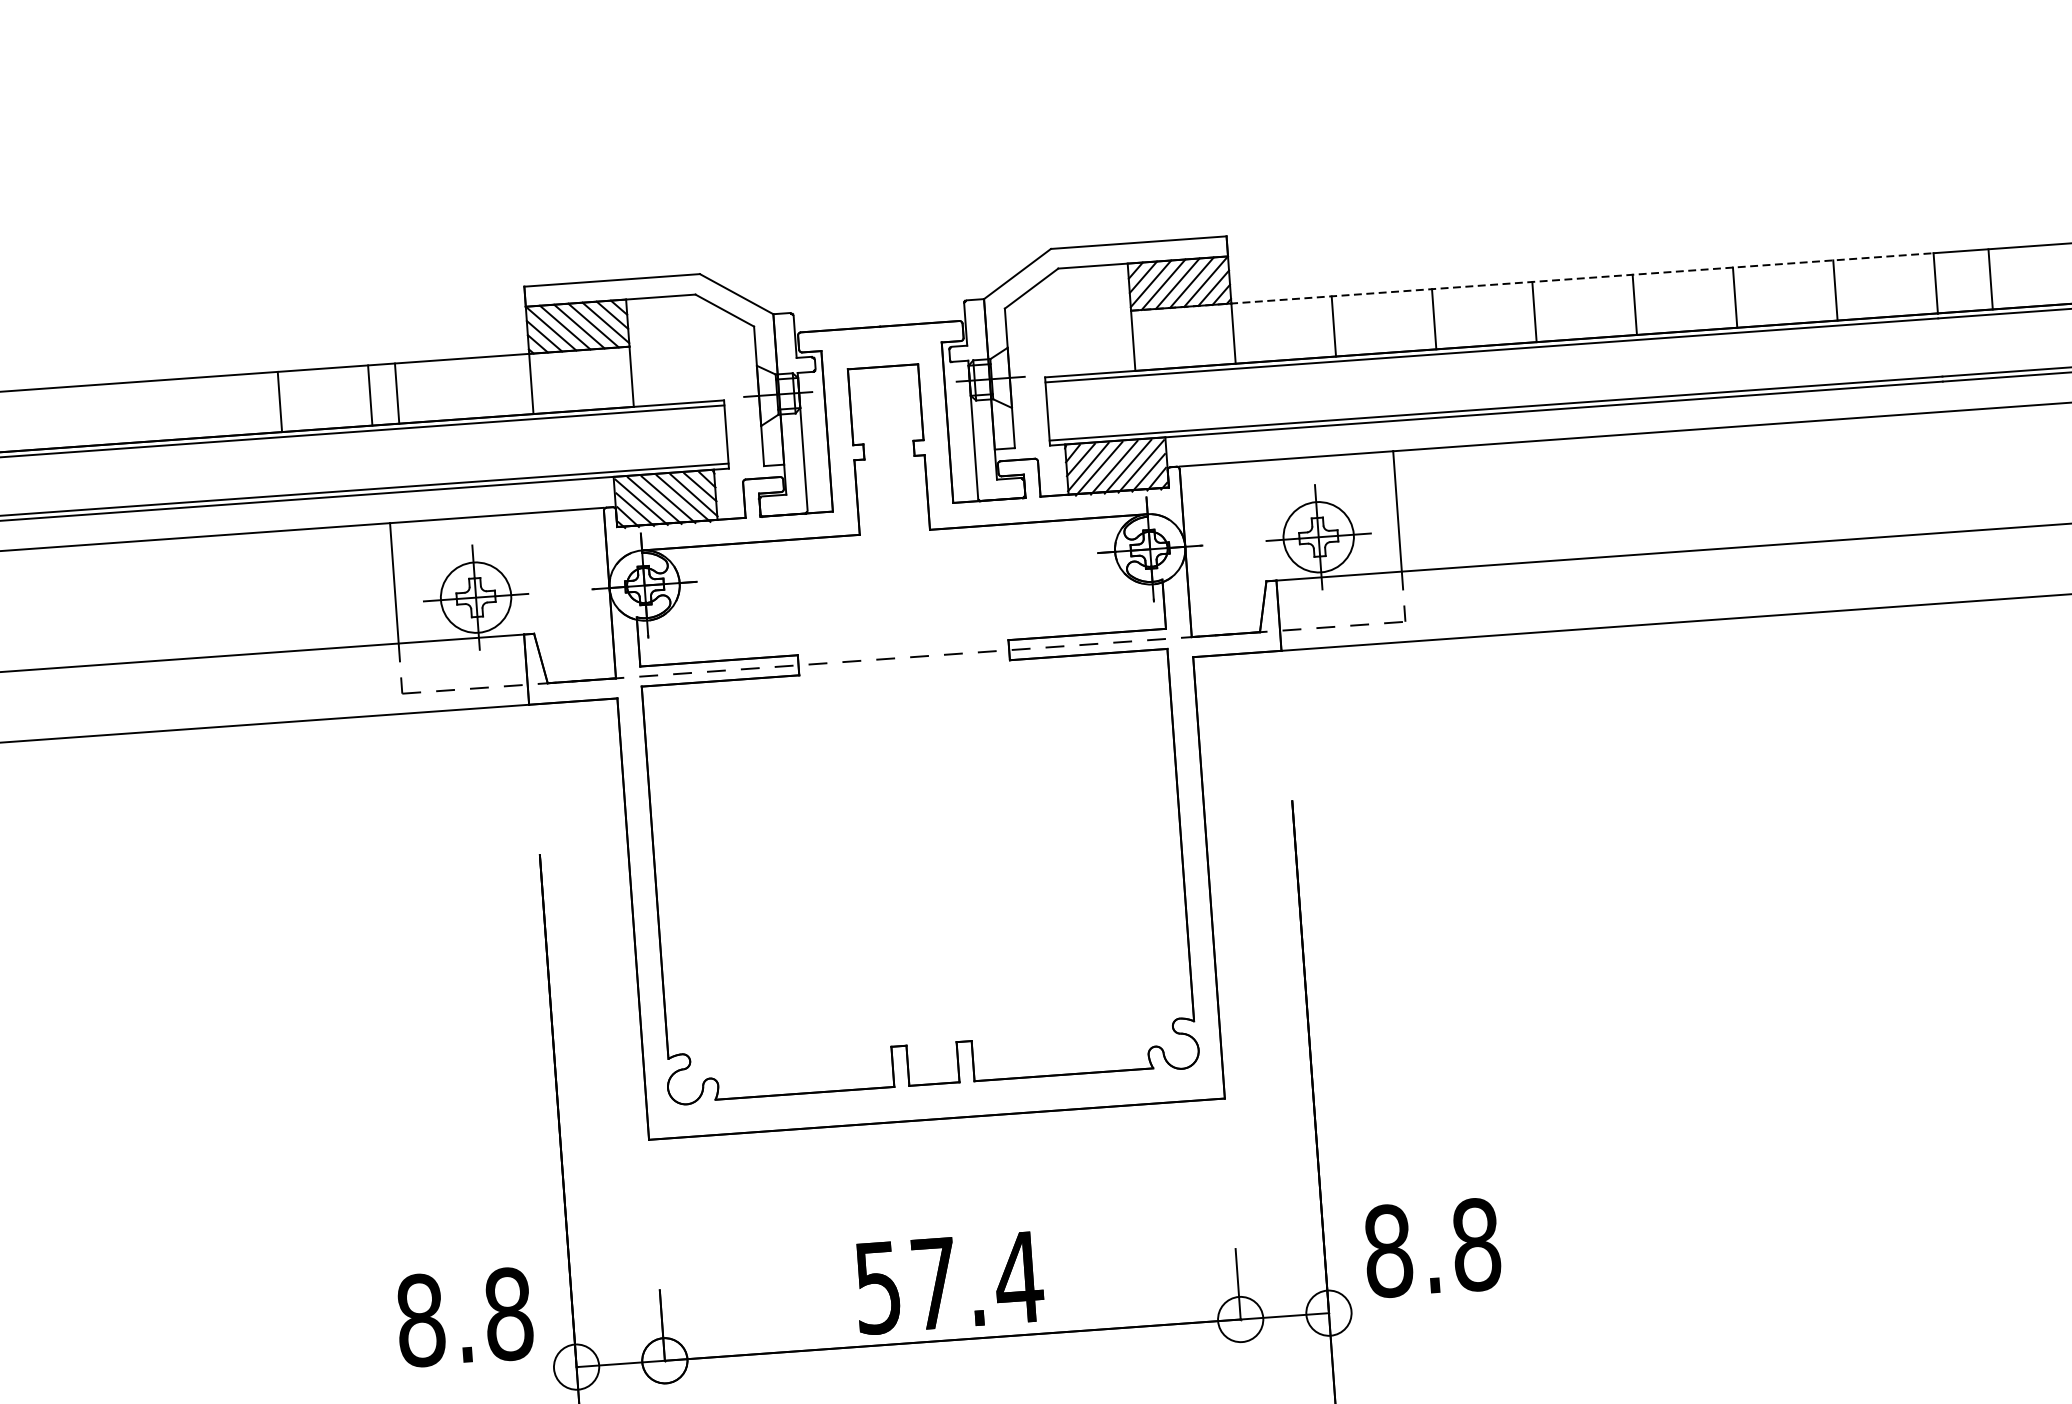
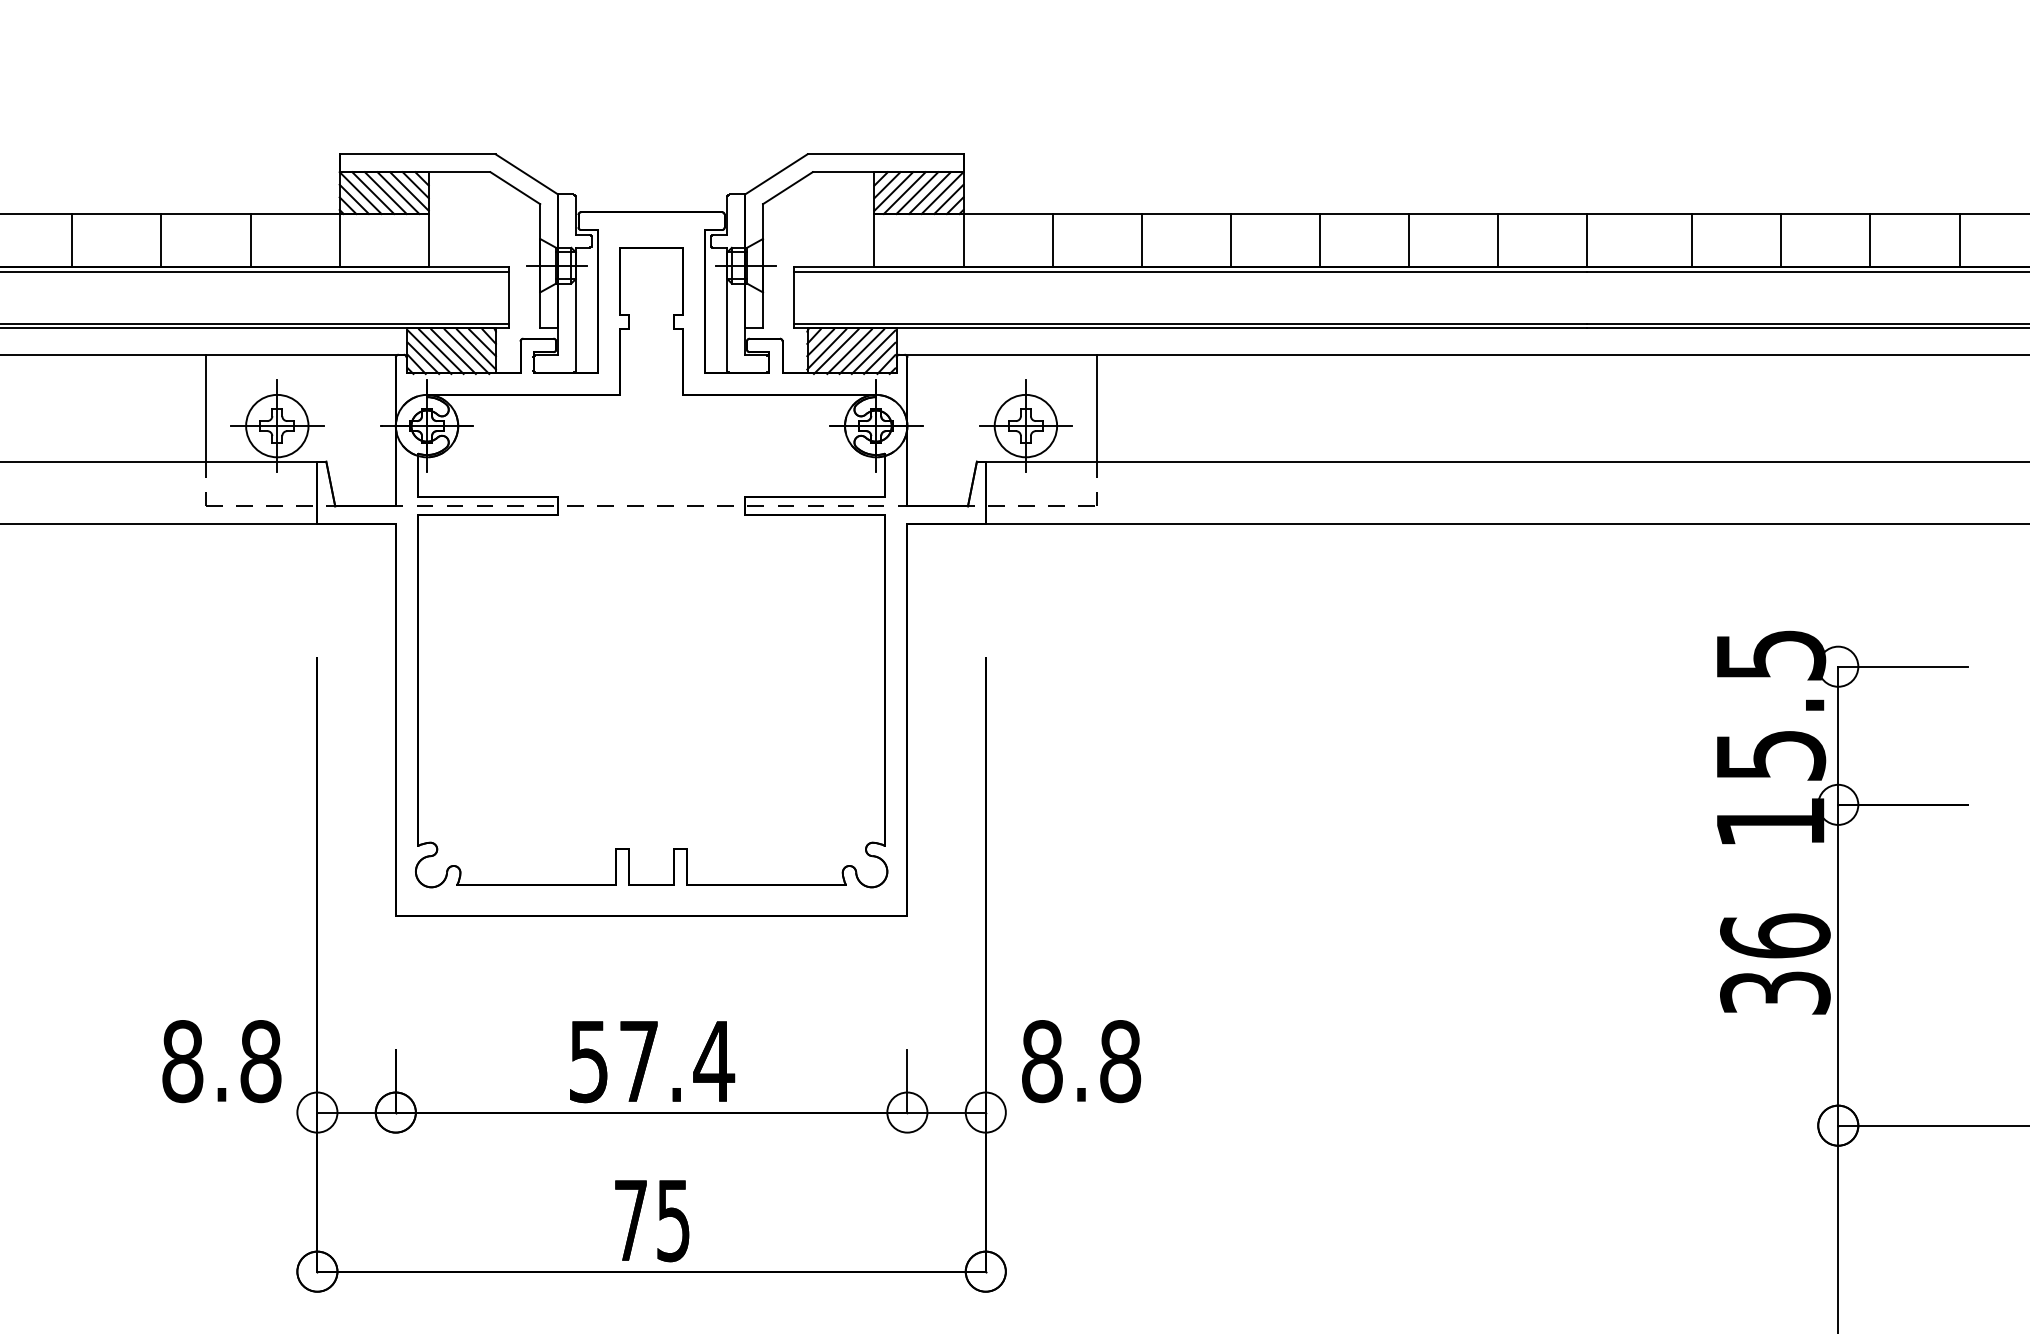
line: (1991, 279) -> (1692, 240), moved
line: (1533, 282) -> (1231, 214), dashed -> solid
line: (397, 393) -> (161, 240), moved
line: (370, 395) -> (250, 240), moved
line: (280, 401) -> (72, 240), moved

